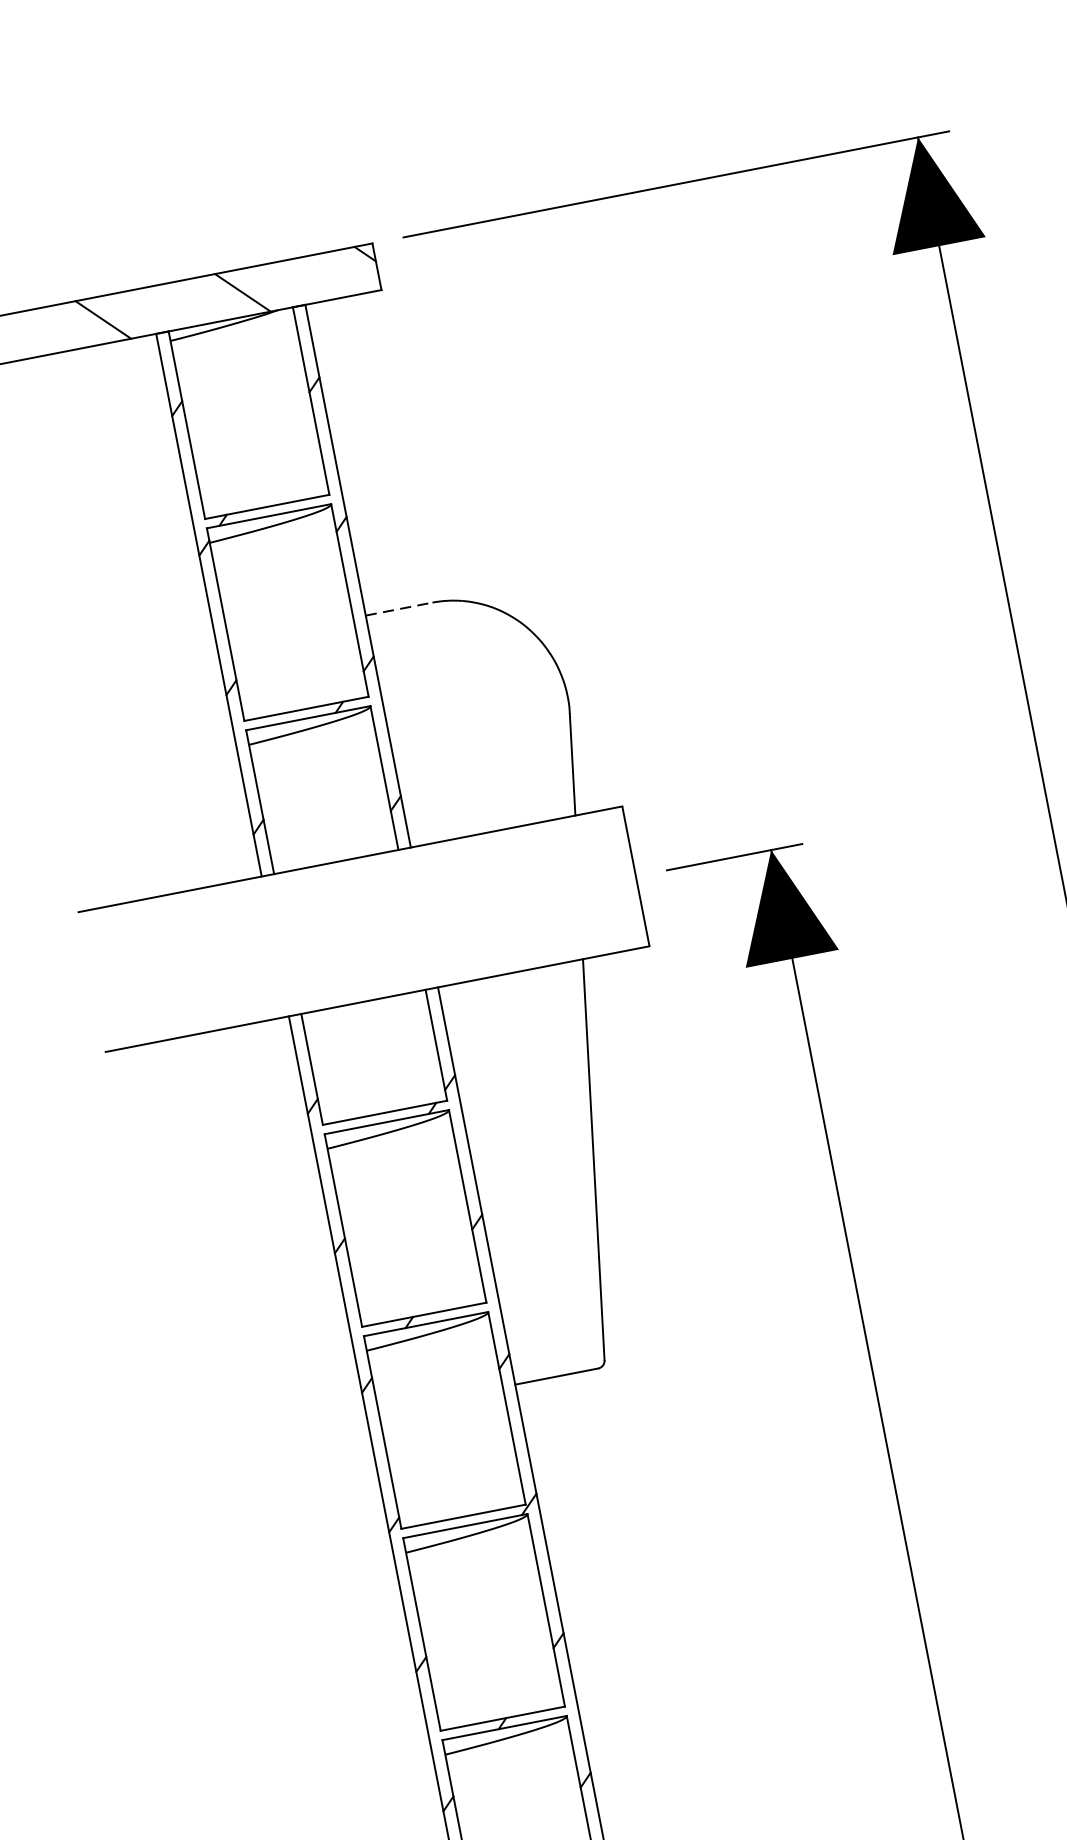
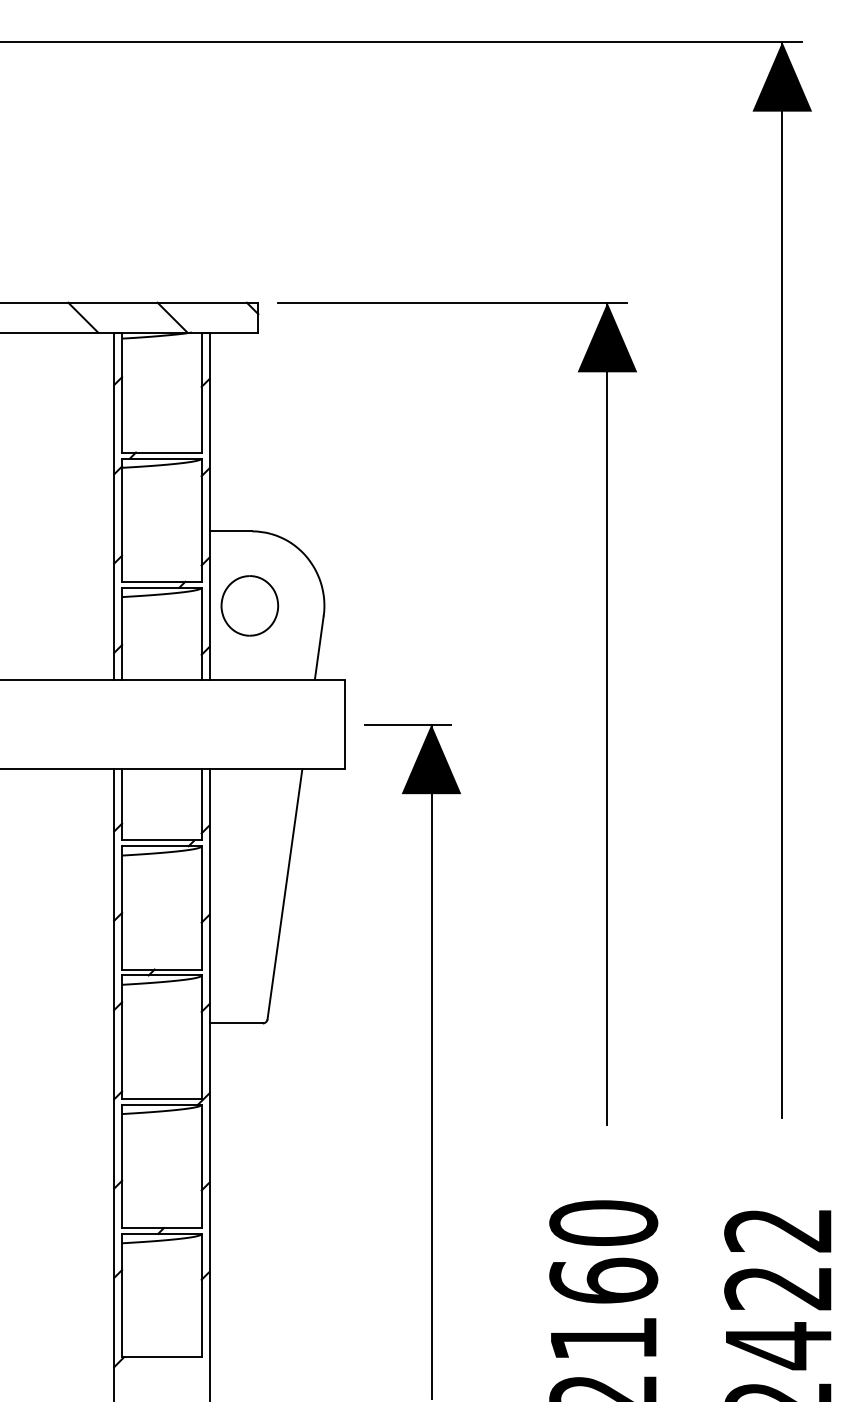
line: (400, 609) -> (231, 531), dashed -> solid
part: (450, 719) -> (249, 605), added

